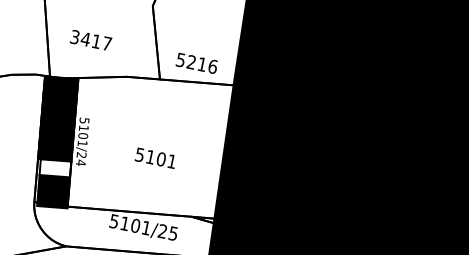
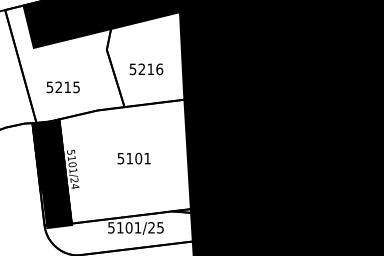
text: (91, 40) -> (63, 87), 3417 -> 5215
text: (197, 63) -> (146, 69), moved
text: (155, 157) -> (133, 158), moved
fill: (55, 167) -> (55, 194), added

